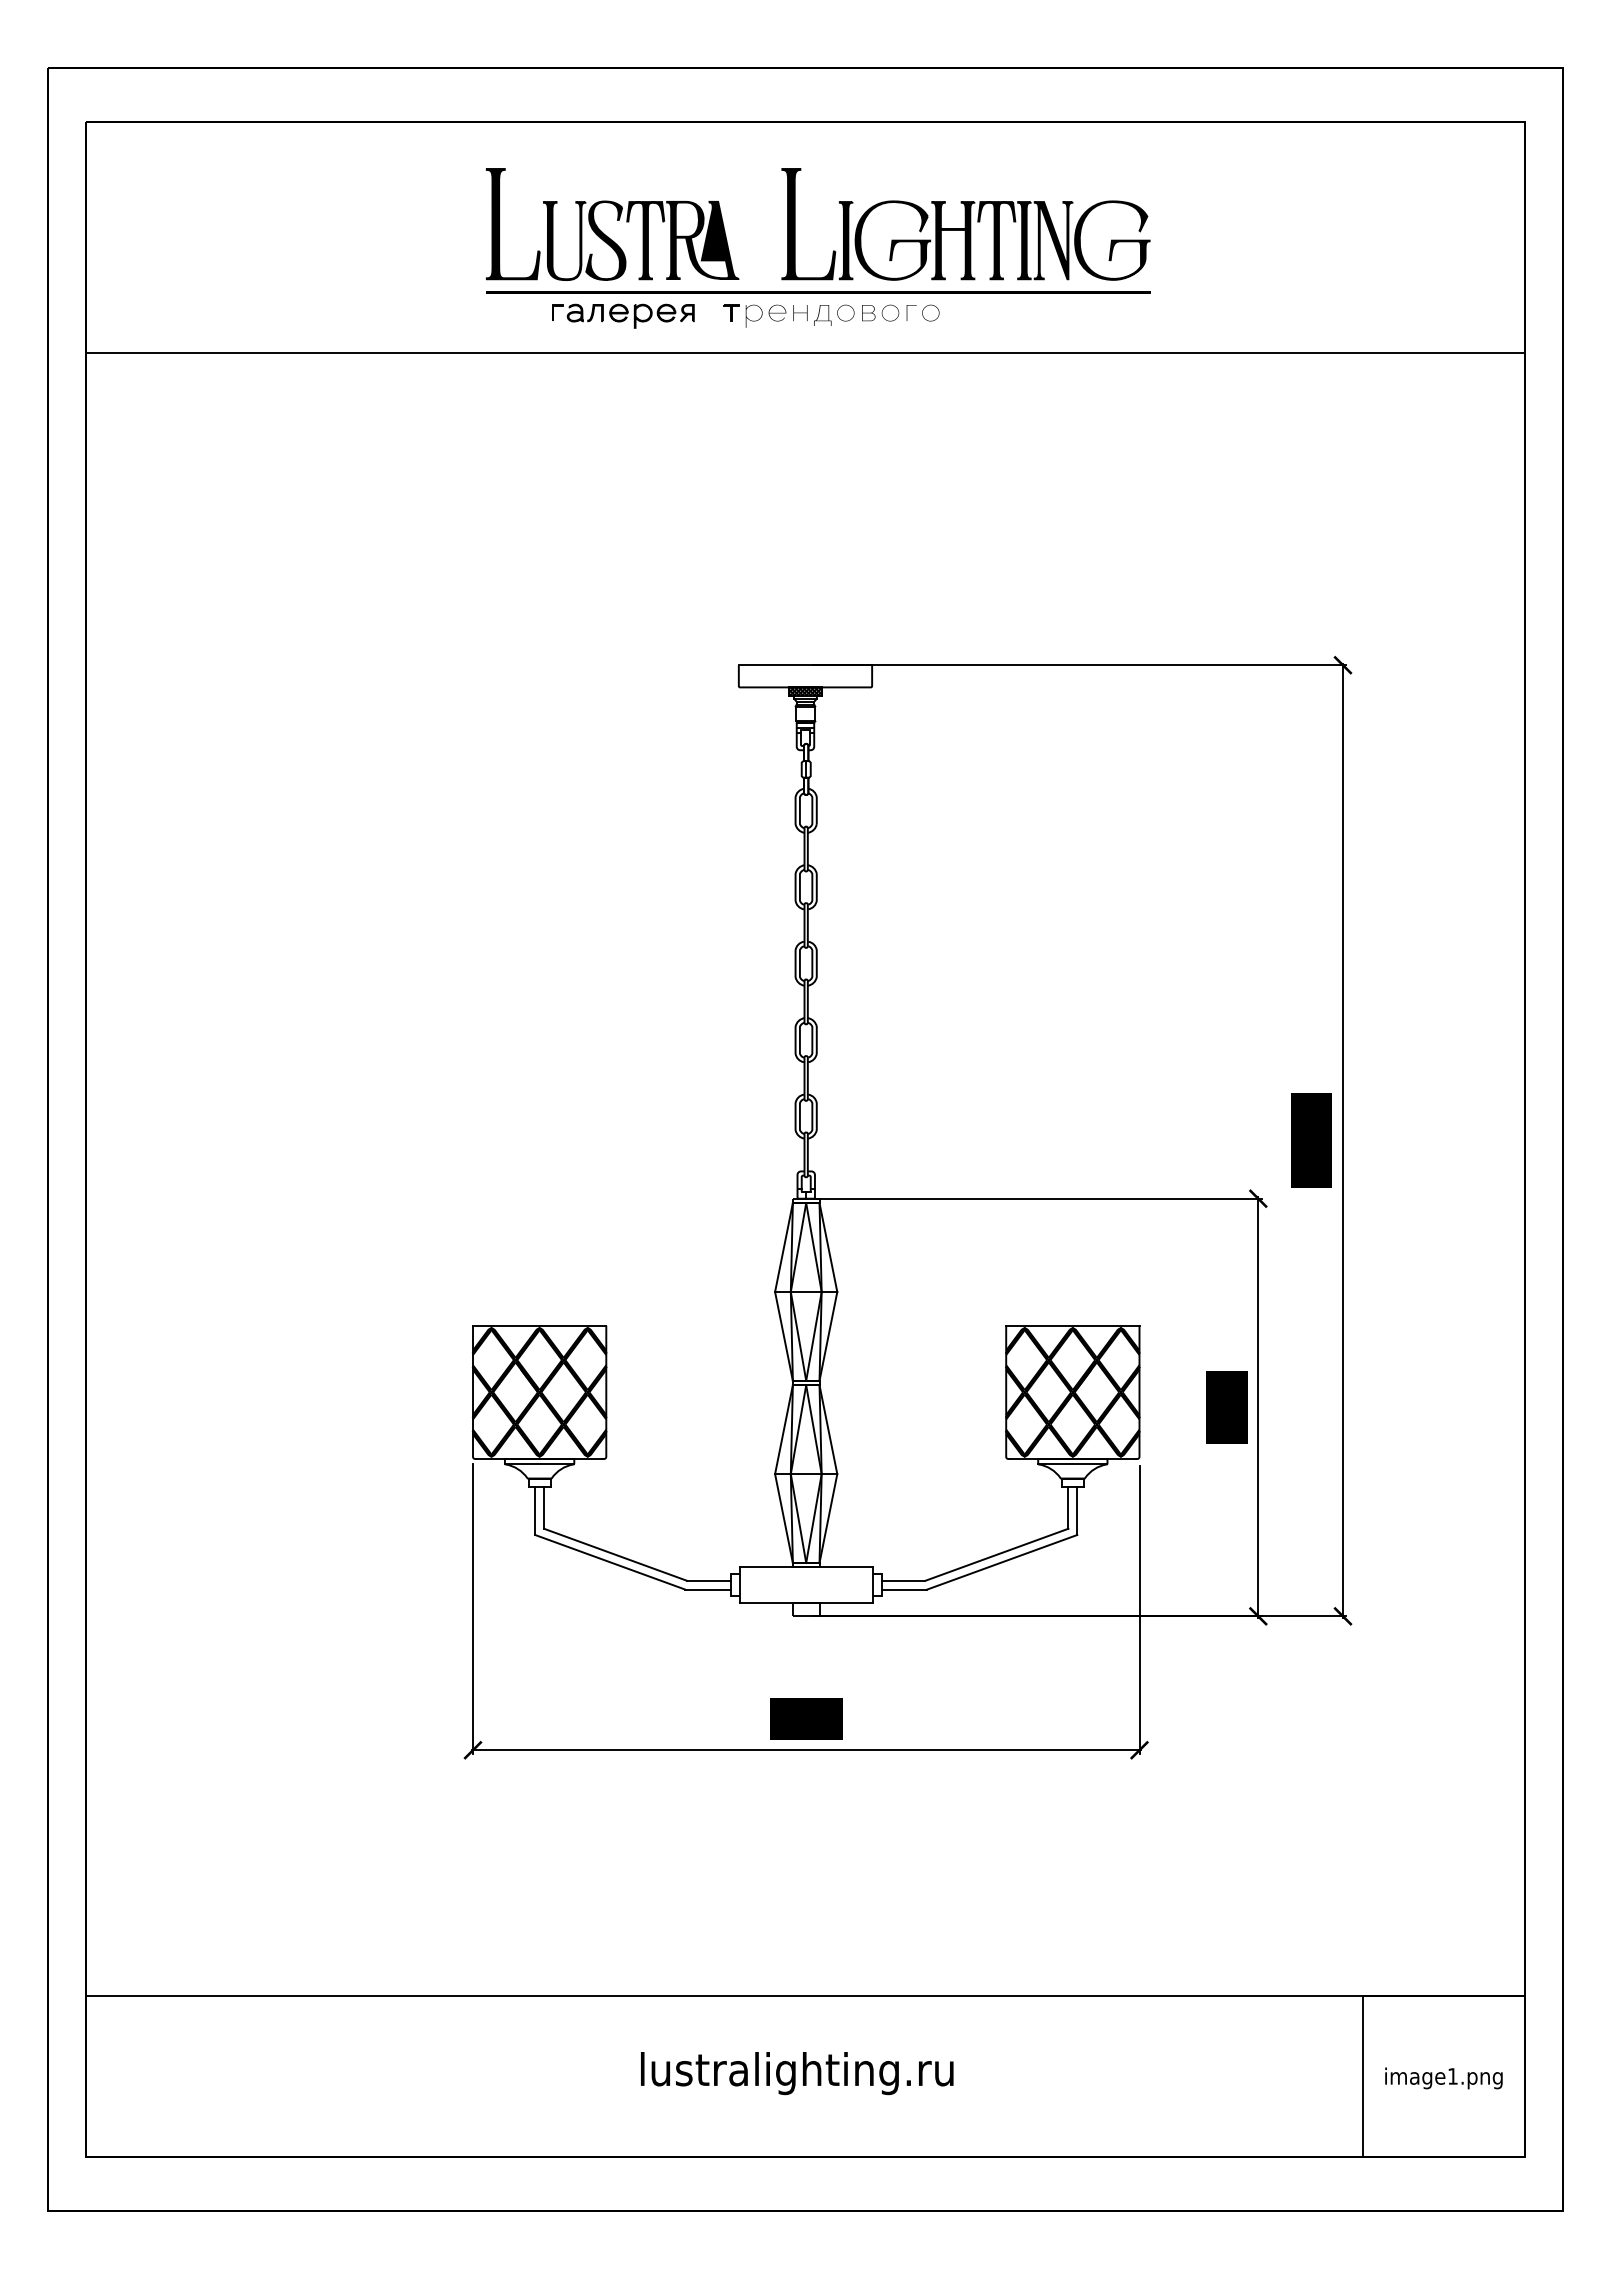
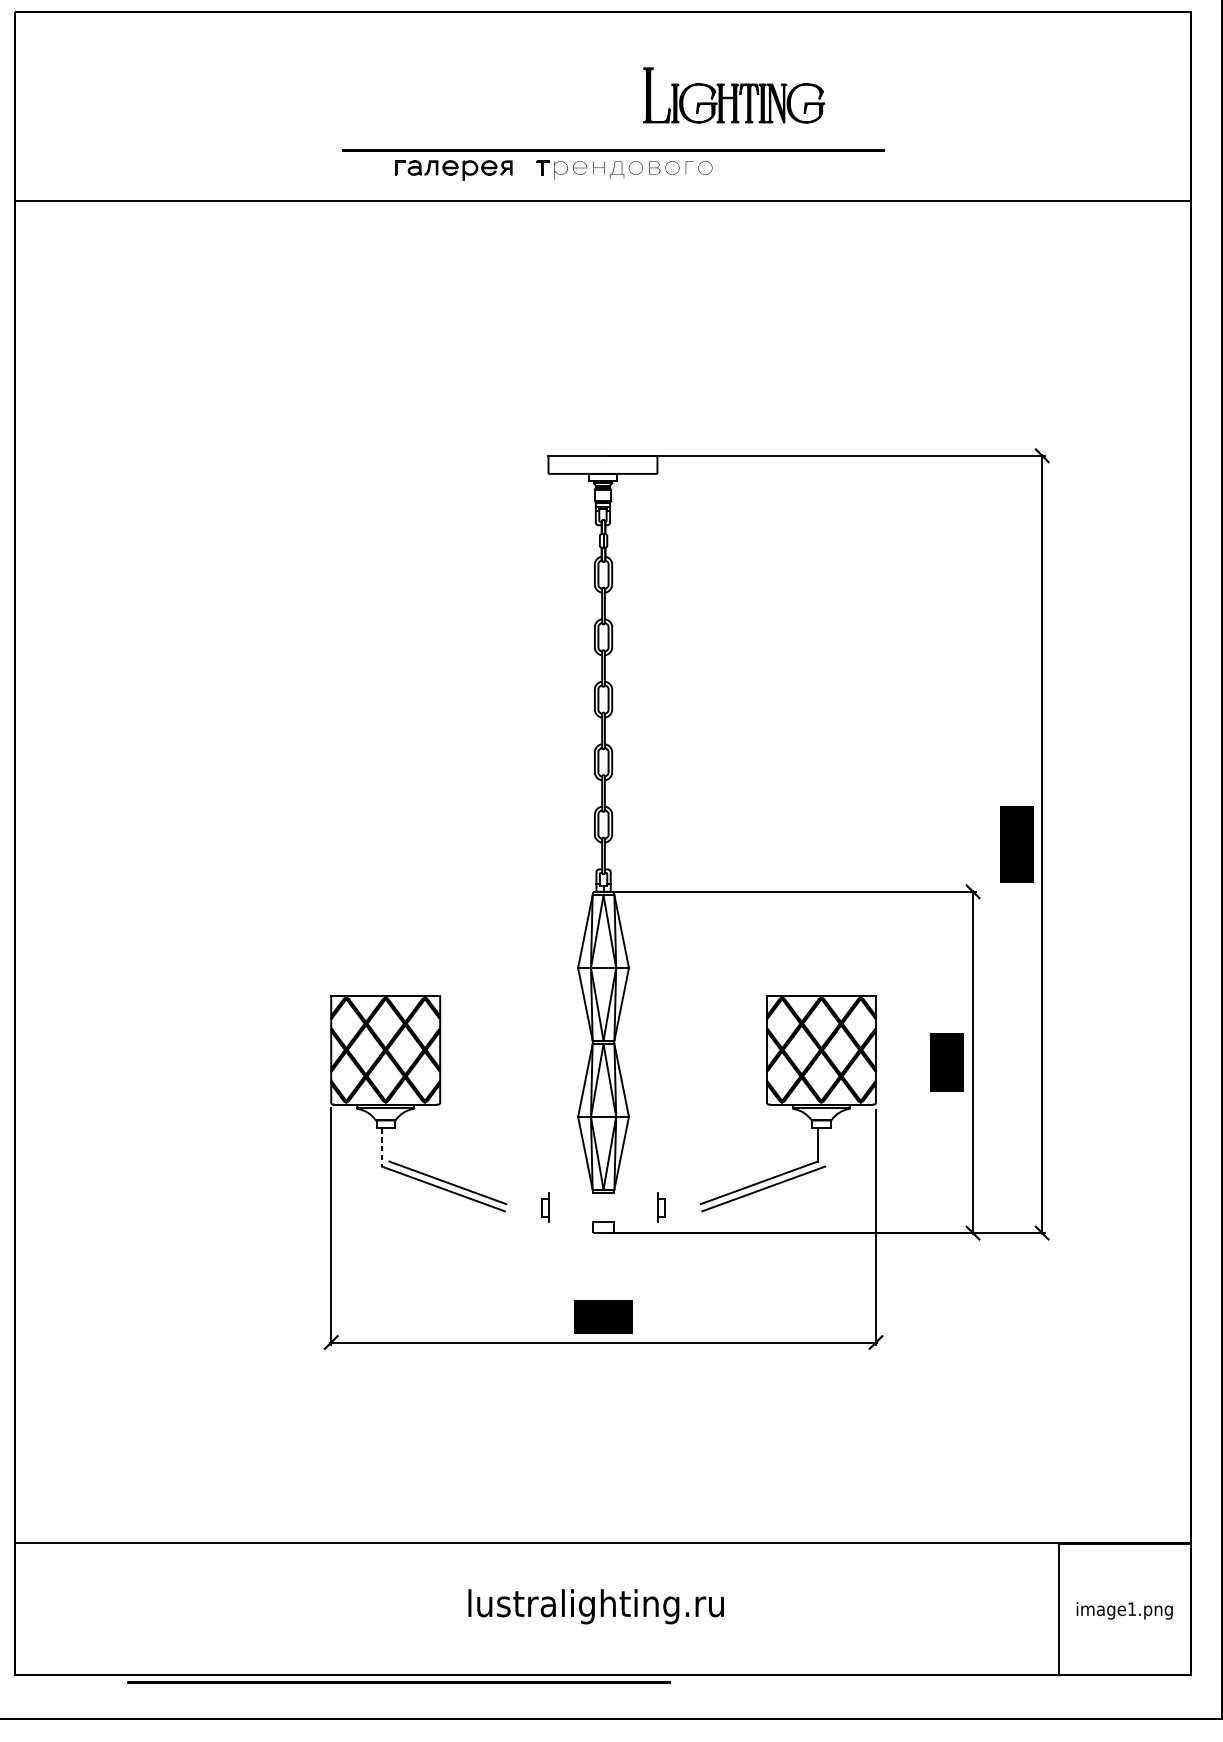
part: (617, 220) -> (449, 92), removed
part: (965, 224) -> (733, 95), size x0.6
hatch: (805, 691) -> (602, 477), removed
line: (544, 1507) -> (389, 1144), removed
line: (535, 1511) -> (382, 1147), solid -> dashed
line: (1077, 1511) -> (825, 1147), removed
line: (805, 1567) -> (602, 1193), removed
line: (708, 1580) -> (523, 1203), removed
line: (903, 1580) -> (683, 1203), removed
line: (707, 1589) -> (522, 1211), removed
line: (904, 1589) -> (683, 1211), removed
line: (805, 1603) -> (602, 1222), removed
line: (556, 2166) -> (399, 1682), added

